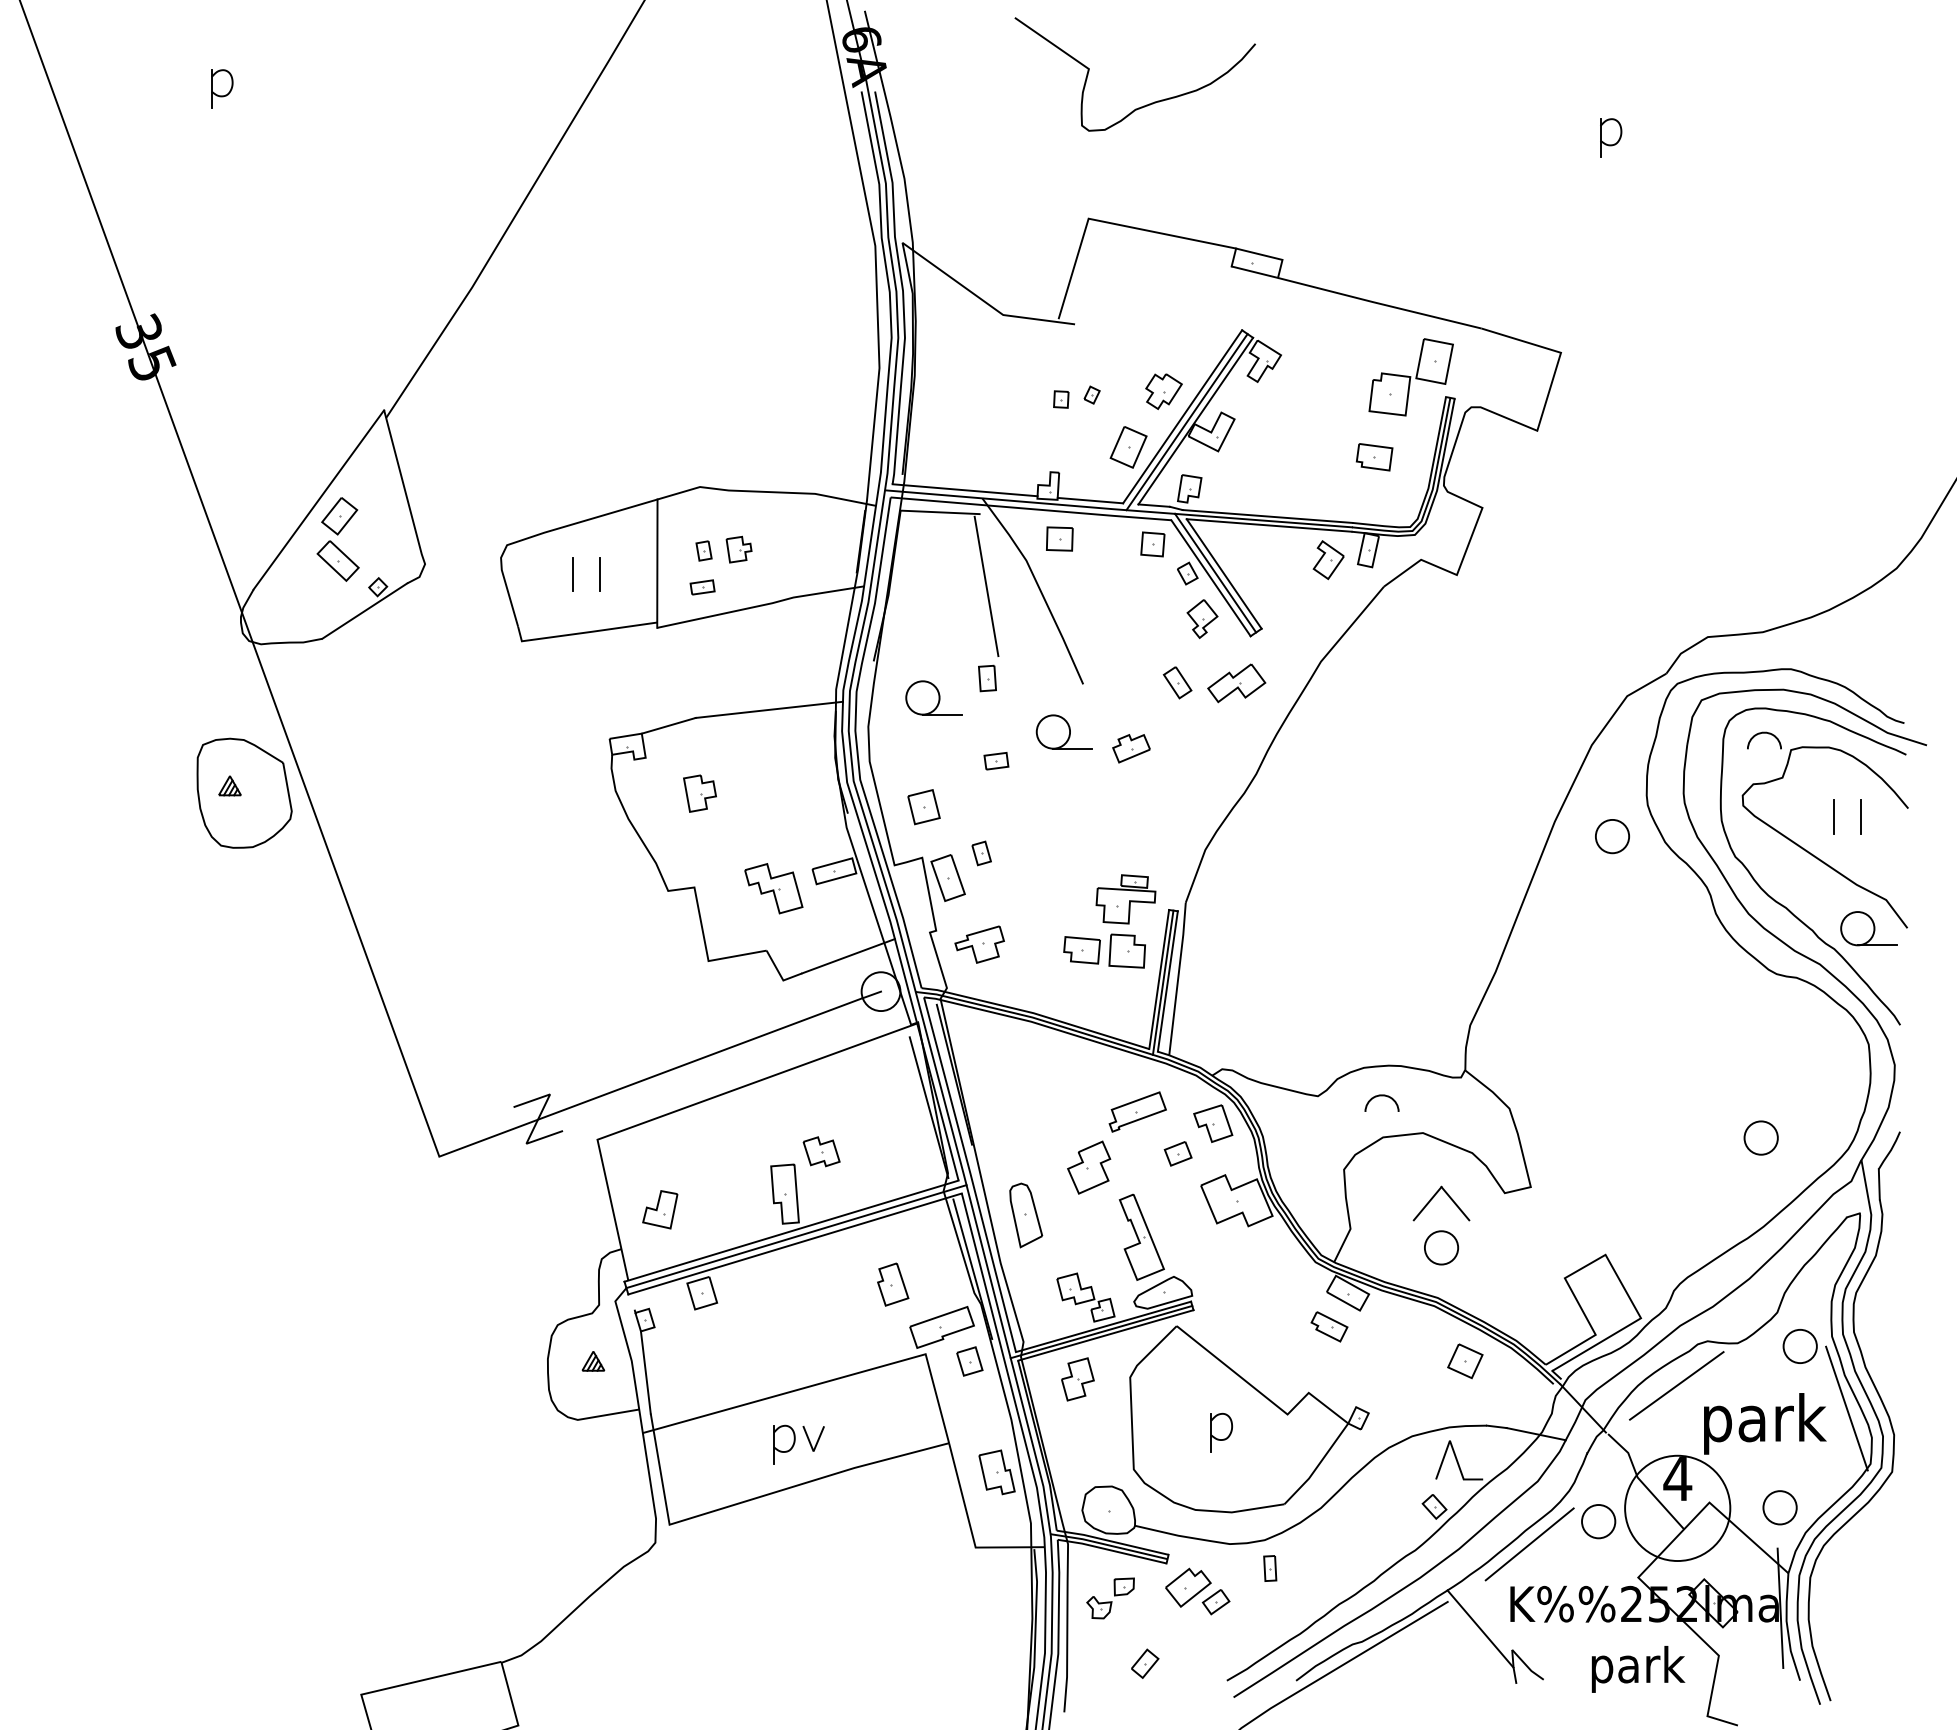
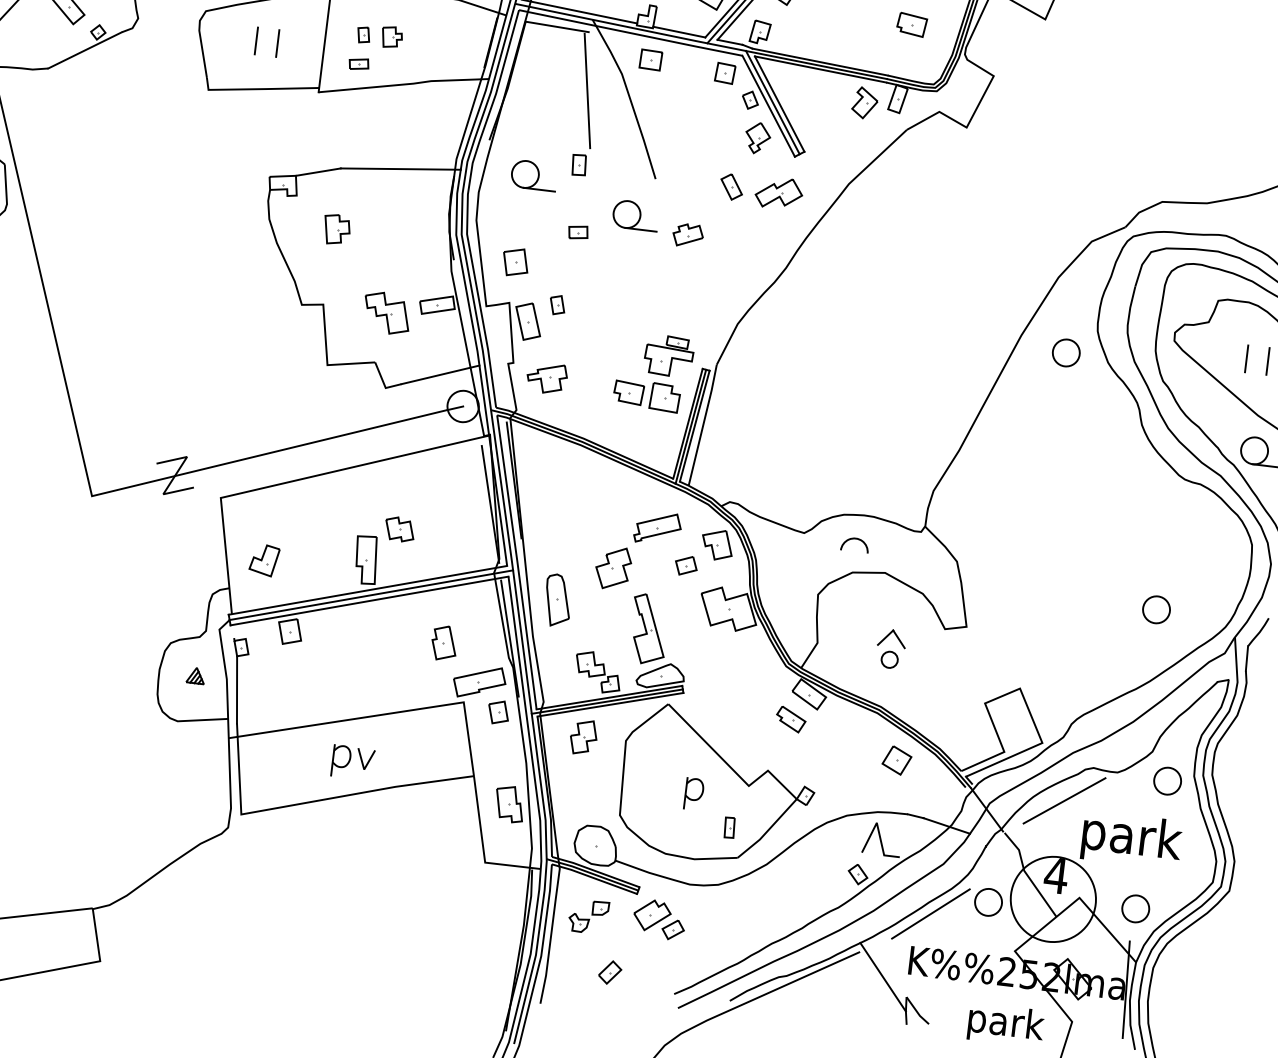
part: (1764, 733) -> (1198, 284), removed
part: (1441, 1225) -> (891, 649), size x0.6
line: (1846, 1408) -> (1198, 835), removed
part: (1270, 1568) -> (729, 827), moved

